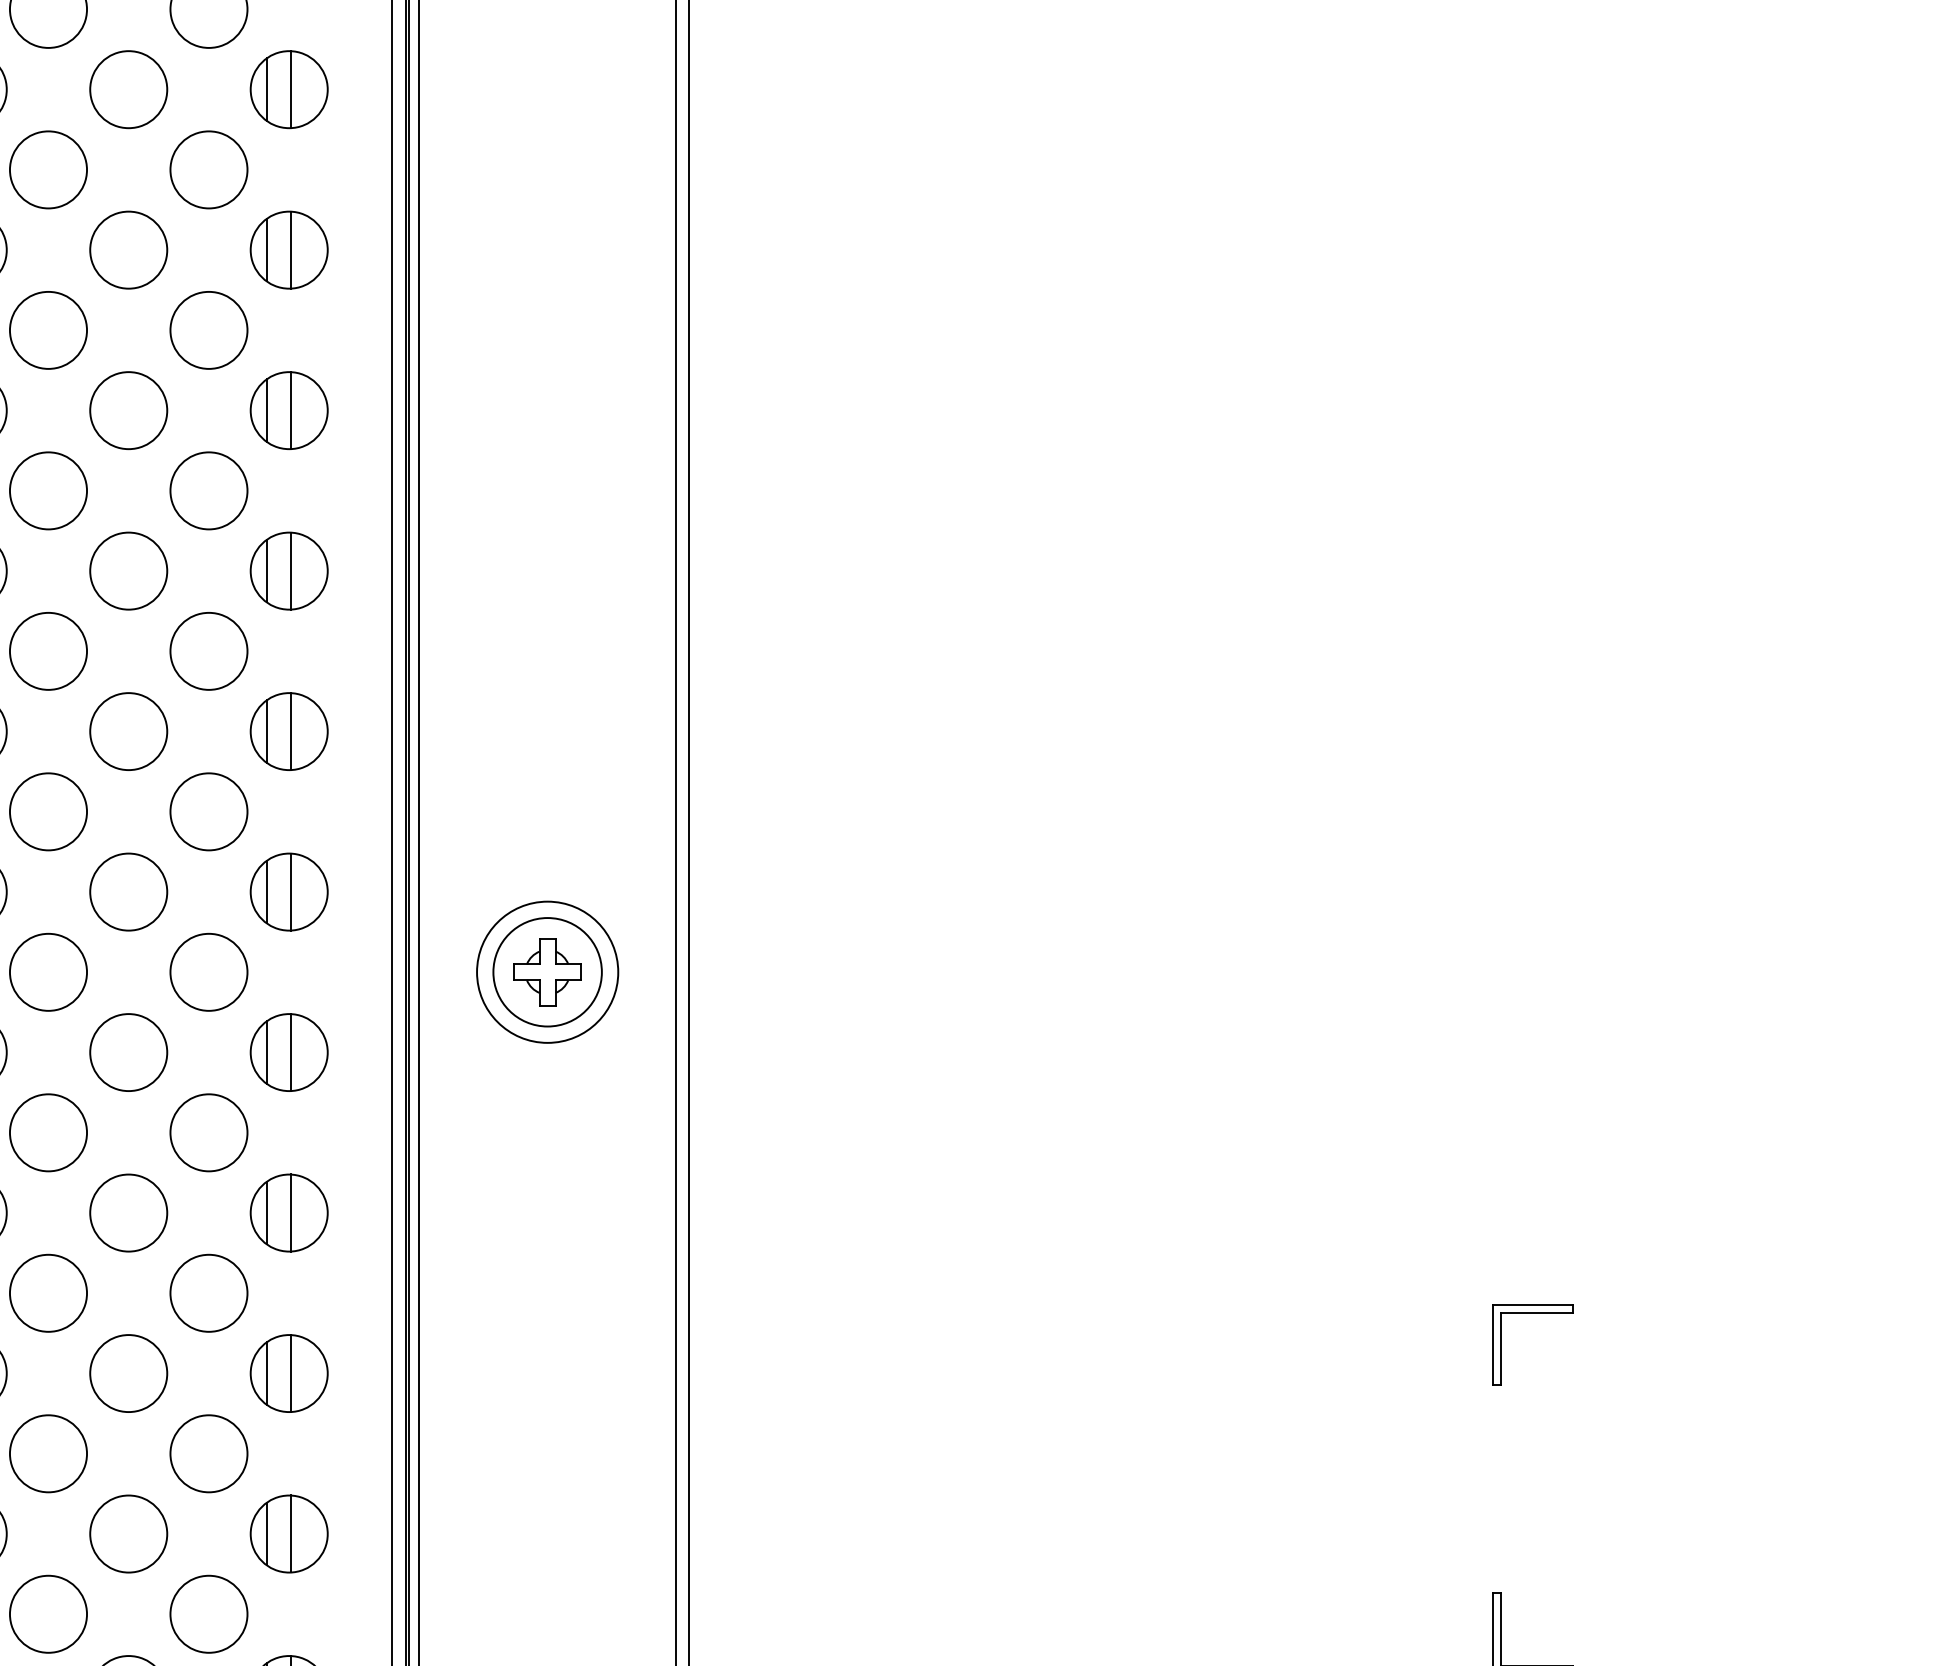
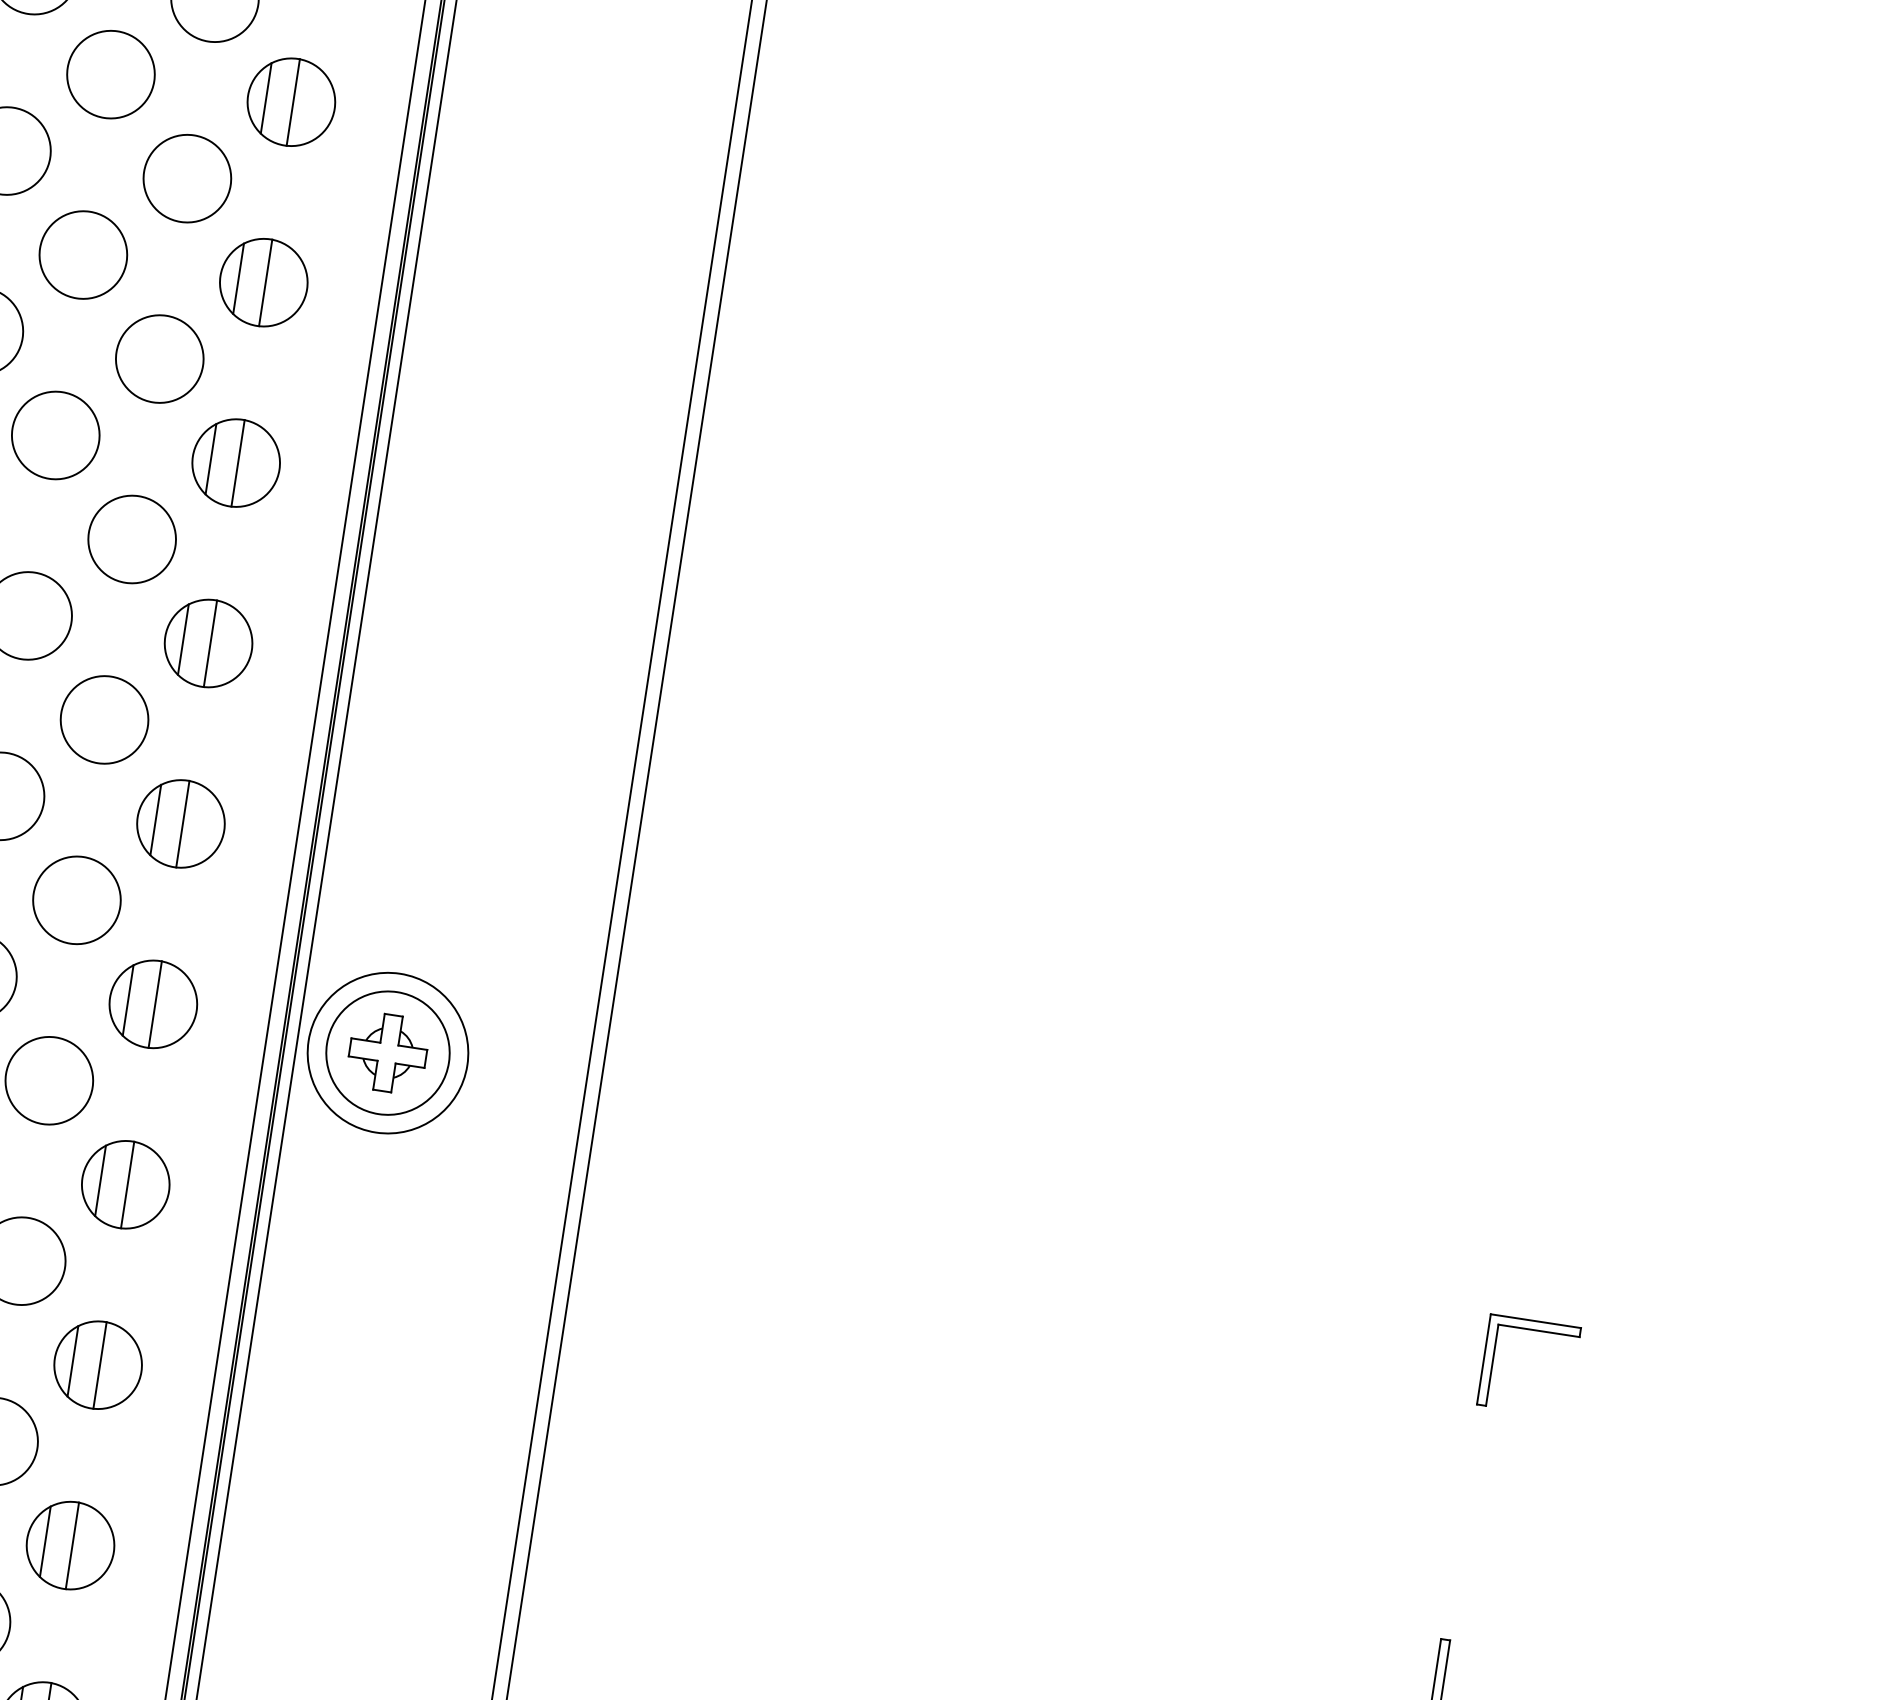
part: (547, 971) -> (387, 1052), moved

